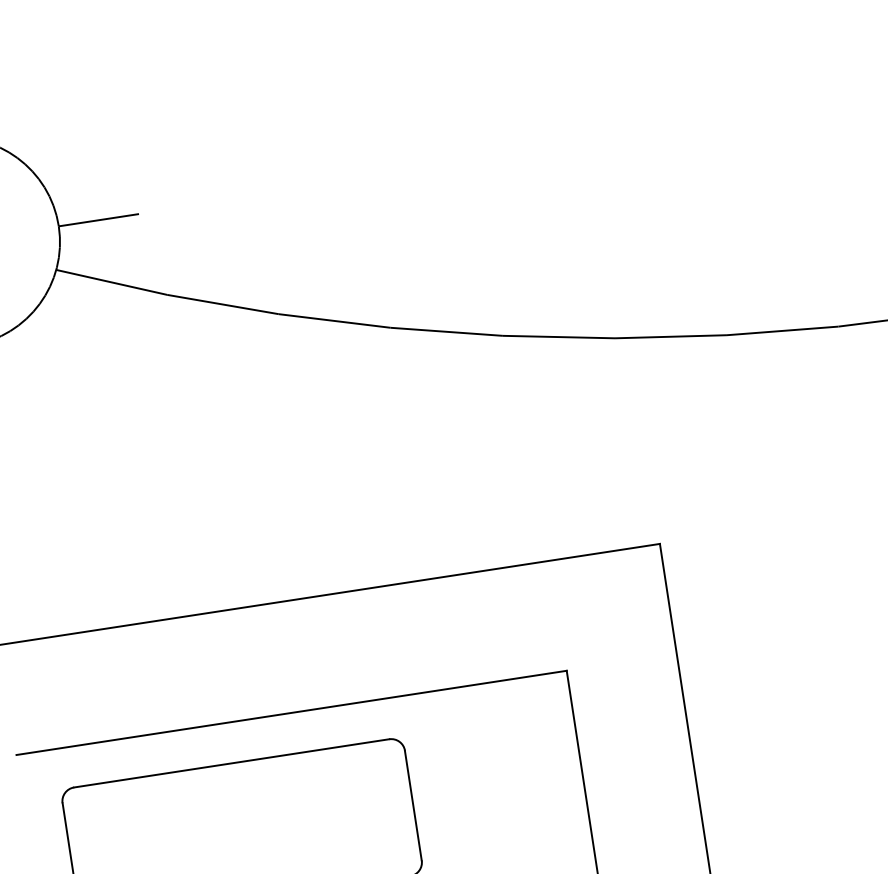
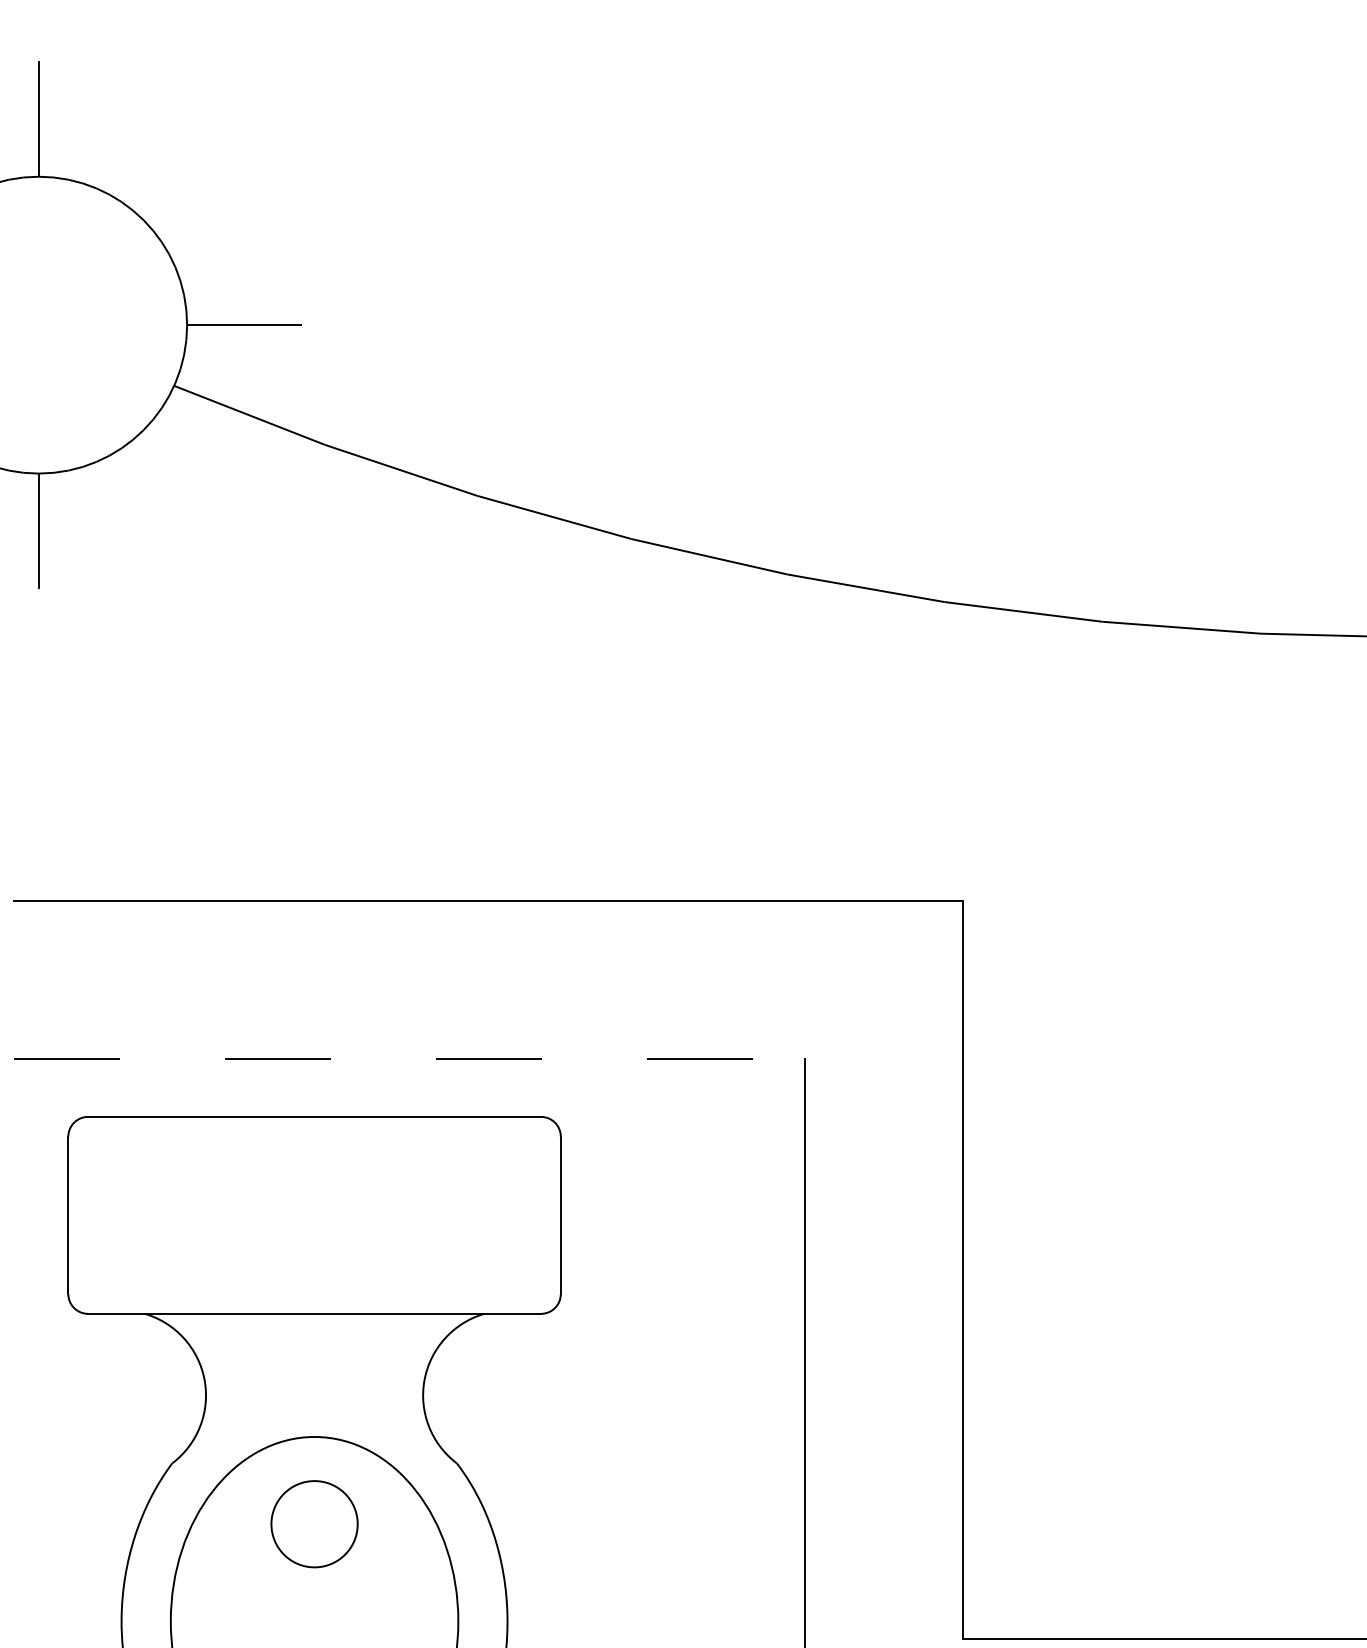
line: (291, 712) -> (409, 1058), solid -> dashed

